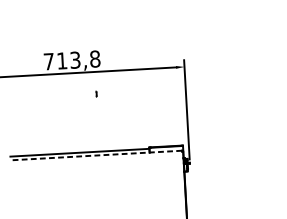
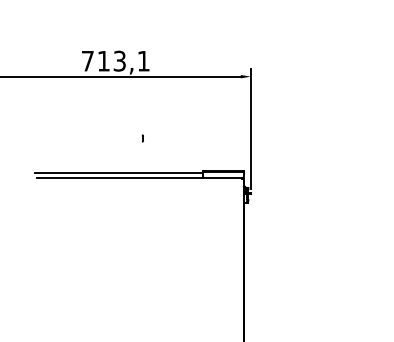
text: (94, 58) -> (143, 60), 713,8 -> 713,1
part: (96, 94) -> (142, 138), moved
line: (97, 155) -> (139, 177), dashed -> solid

